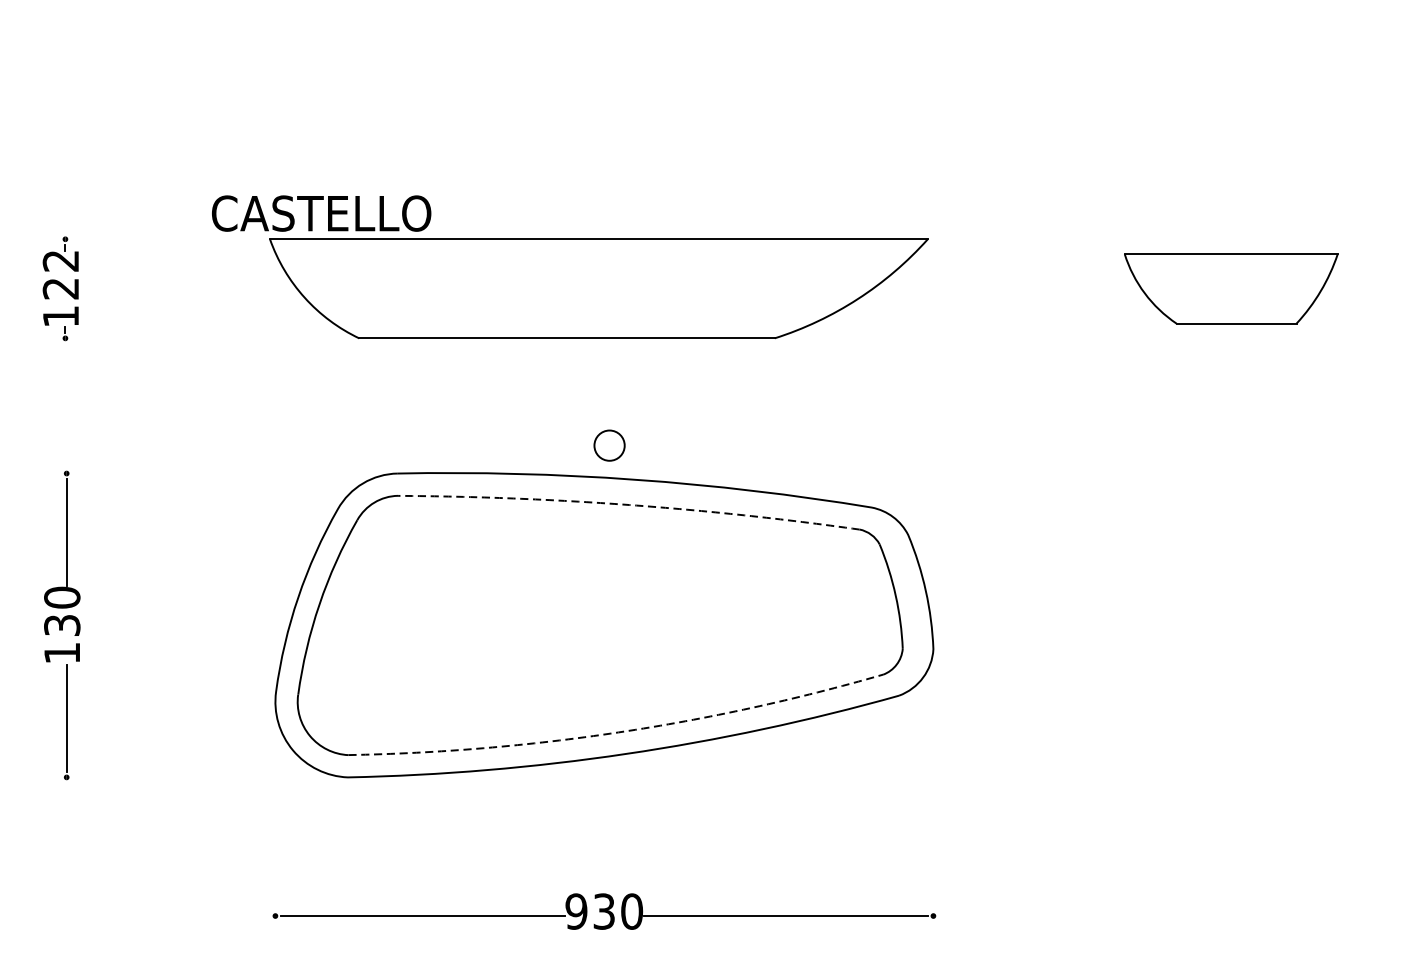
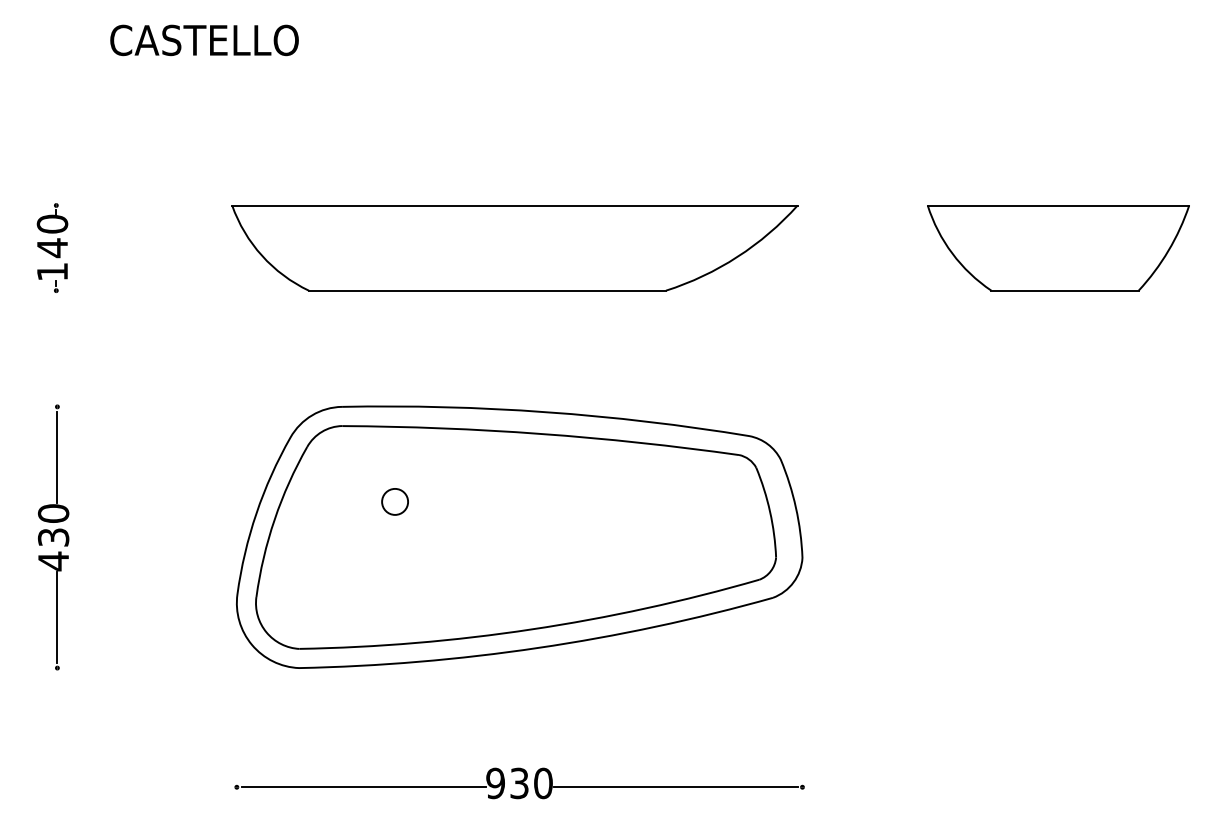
text: (321, 213) -> (204, 40), moved
text: (60, 275) -> (52, 236), 122 -> 140
part: (1231, 289) -> (1058, 248), size x1.43
circle: (608, 445) -> (394, 501), moved
arc: (629, 504) -> (541, 433), dashed -> solid
text: (62, 653) -> (53, 561), 130 -> 430
arc: (618, 732) -> (531, 629), dashed -> solid

